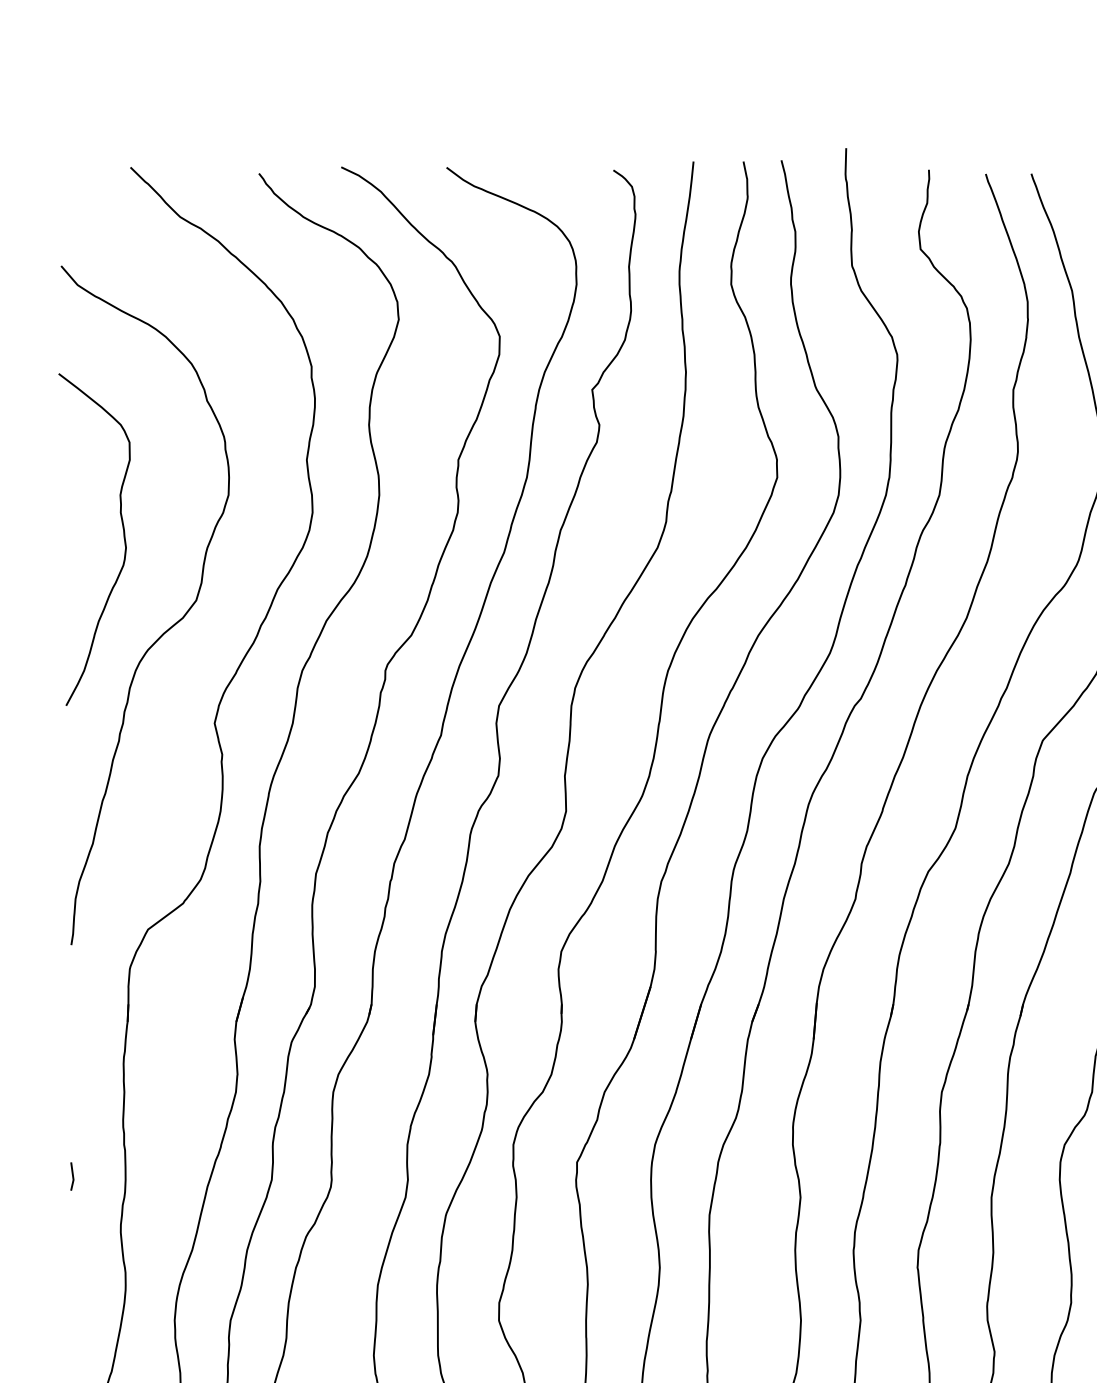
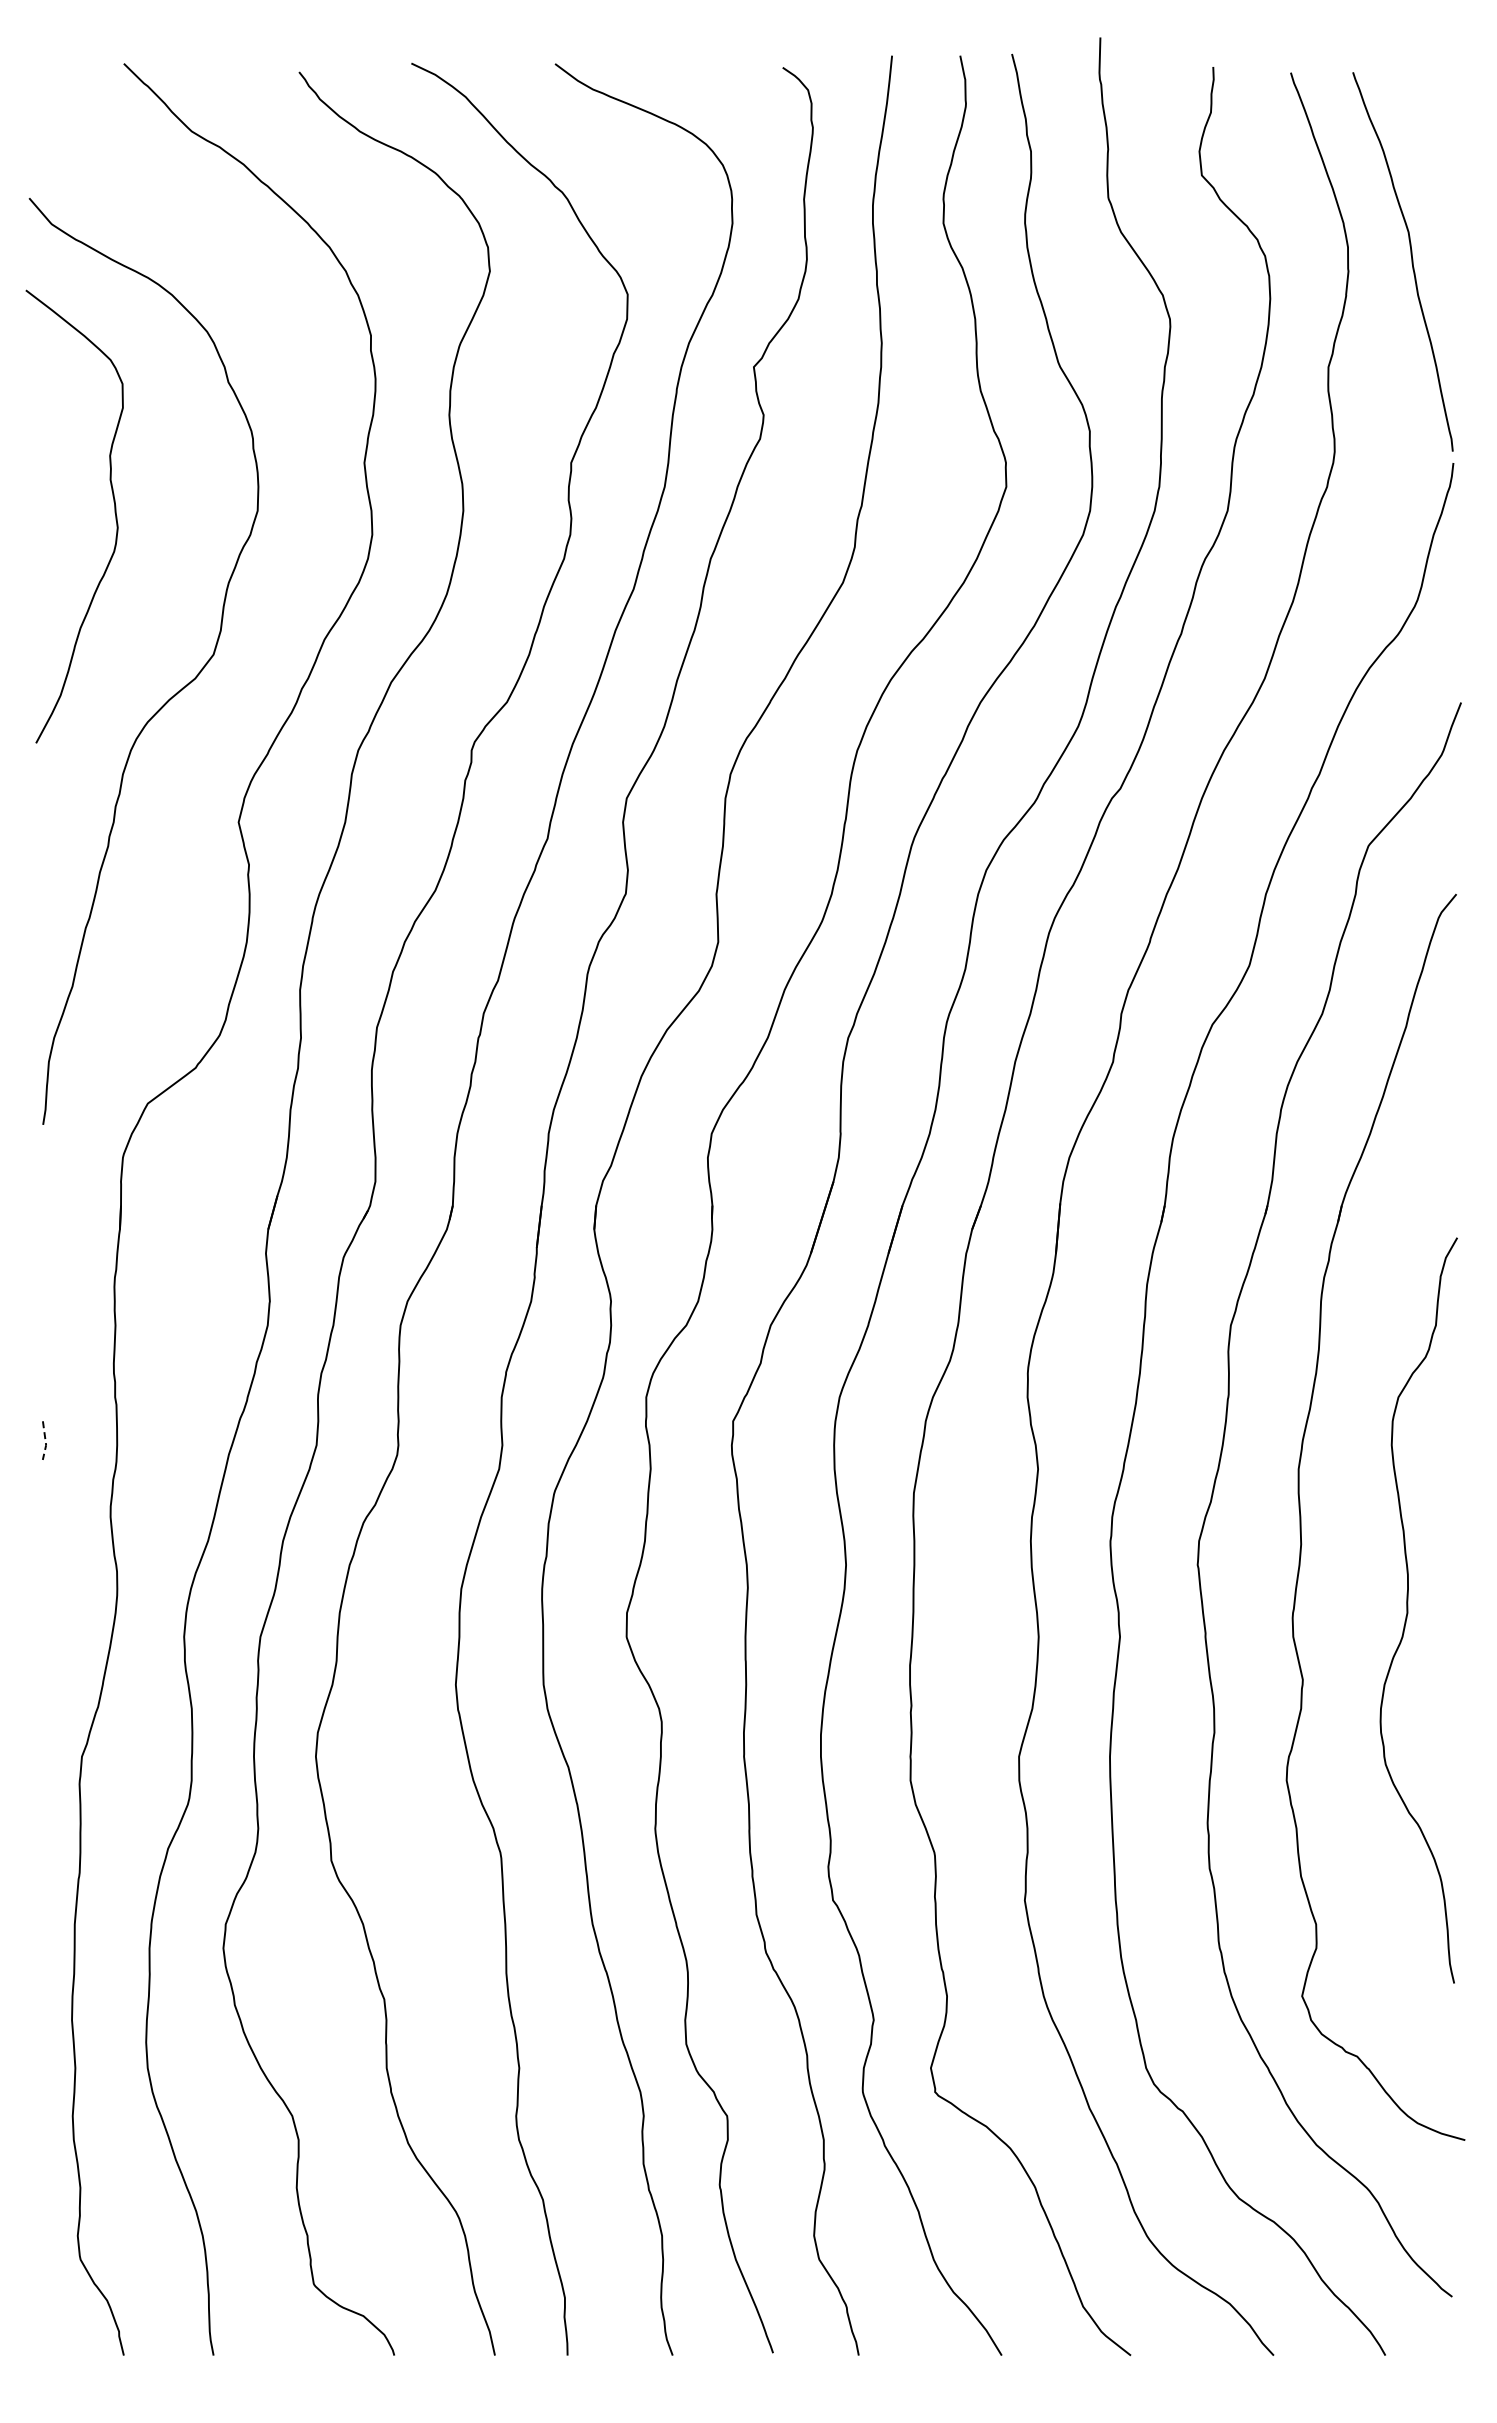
curve: (123, 537) -> (114, 513), moved
line: (73, 1177) -> (45, 1441), solid -> dashed

